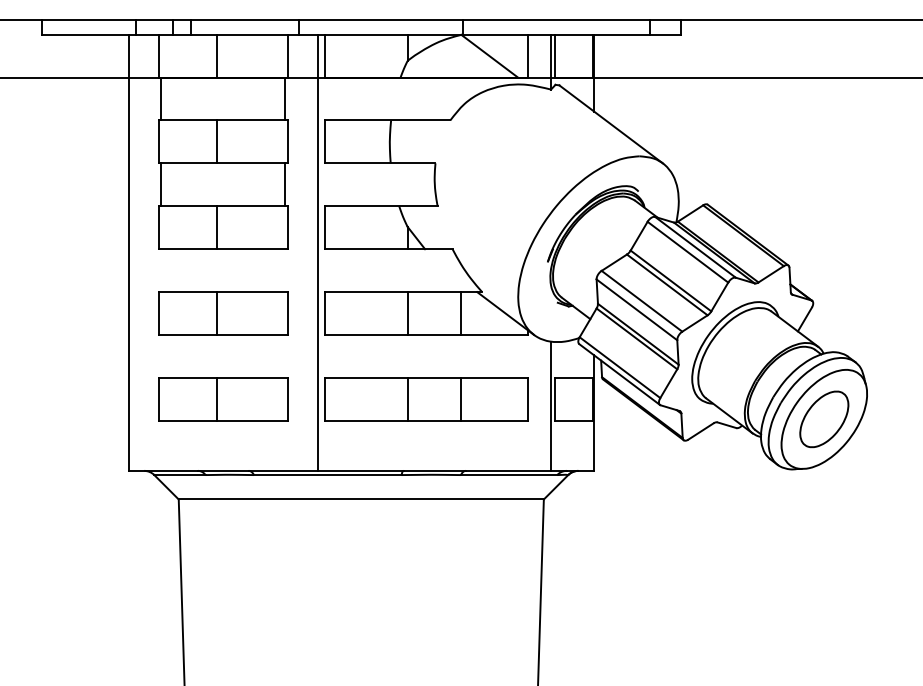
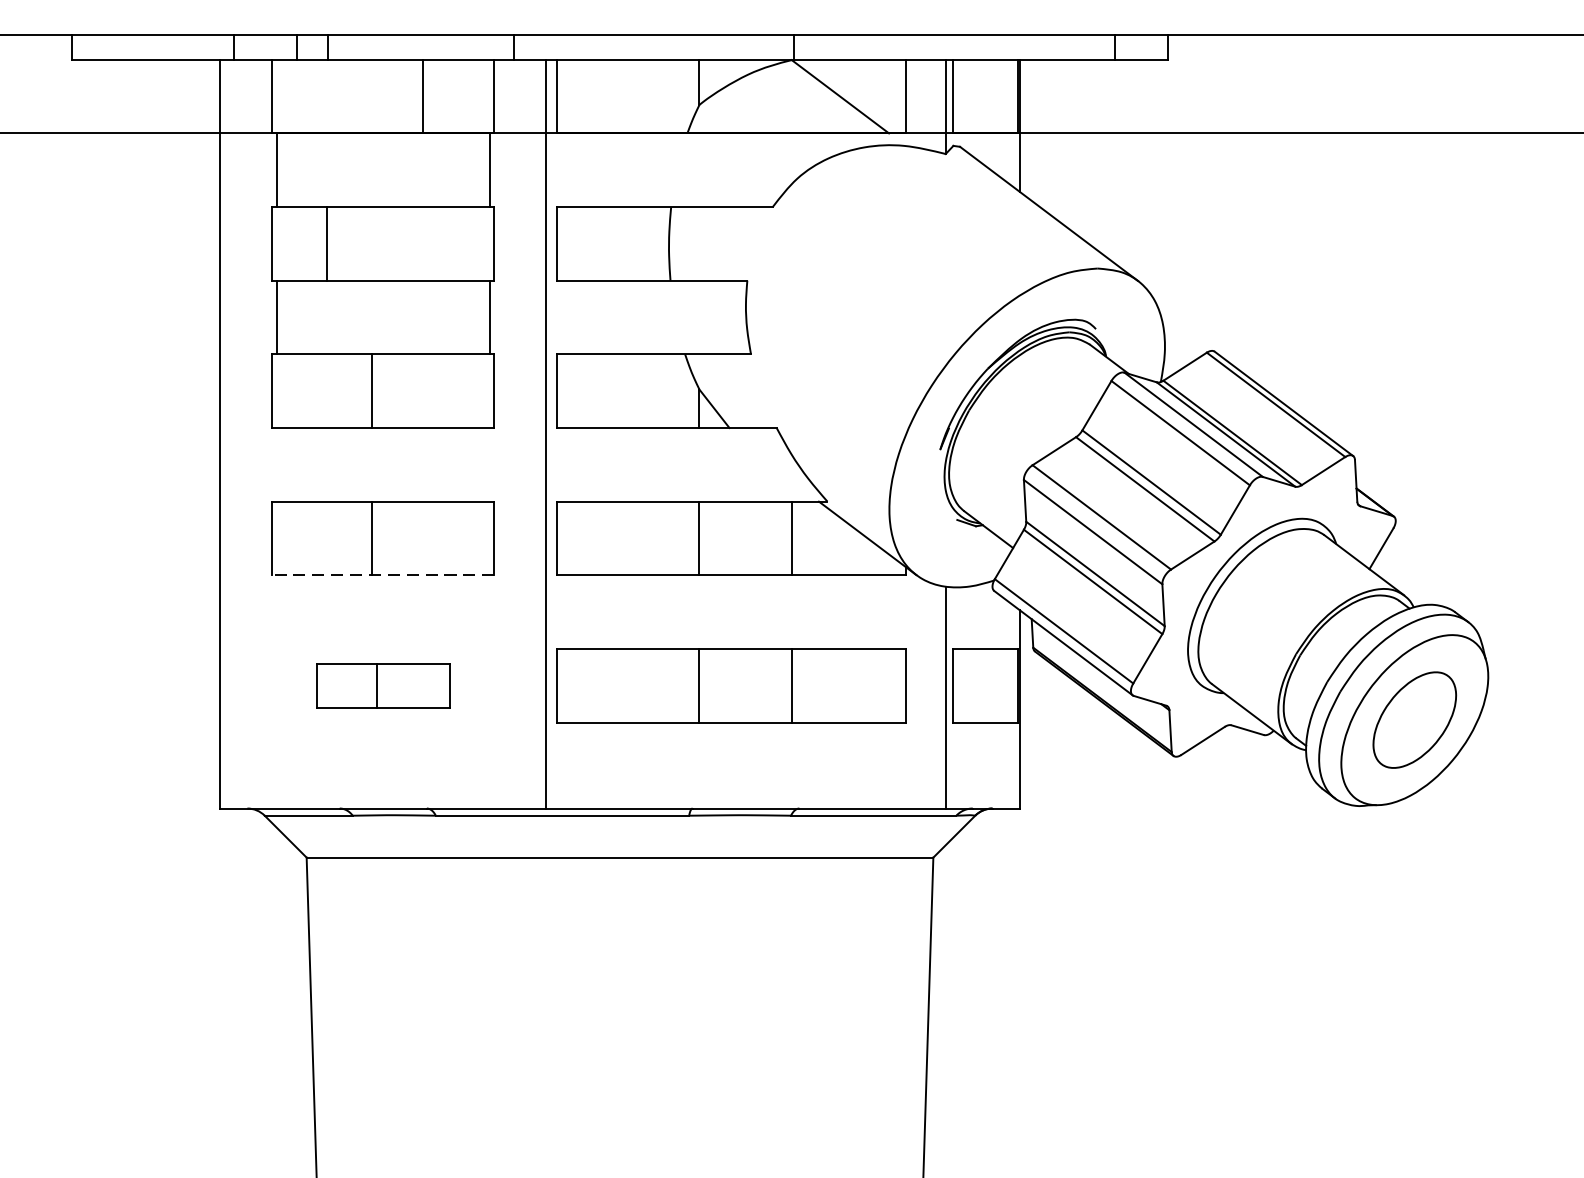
line: (216, 55) -> (422, 95), moved
line: (216, 141) -> (326, 243), moved
line: (223, 335) -> (383, 576), solid -> dashed
part: (223, 399) -> (383, 685), size x0.6

